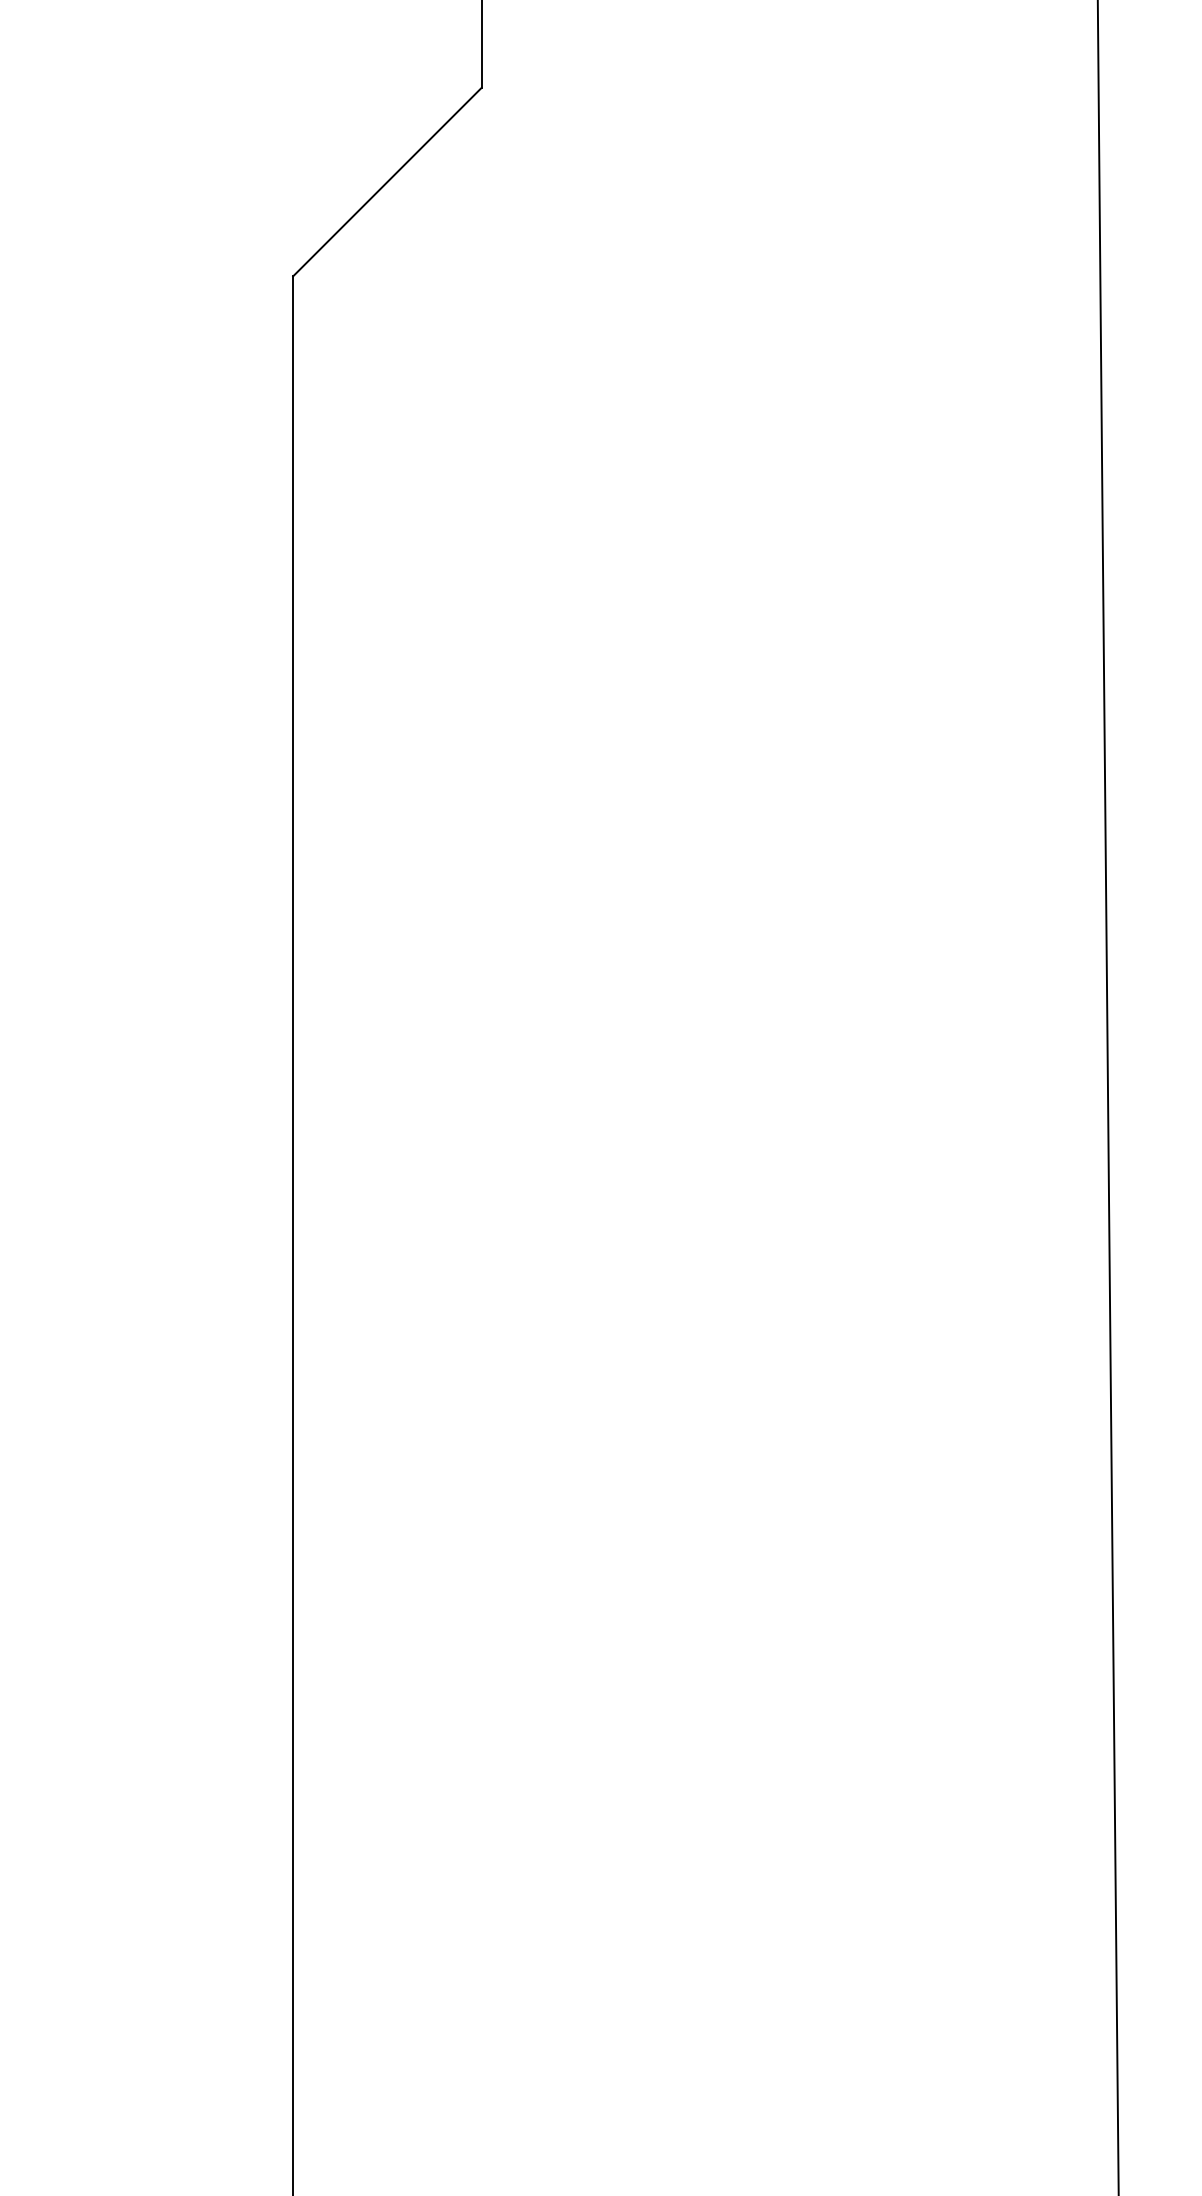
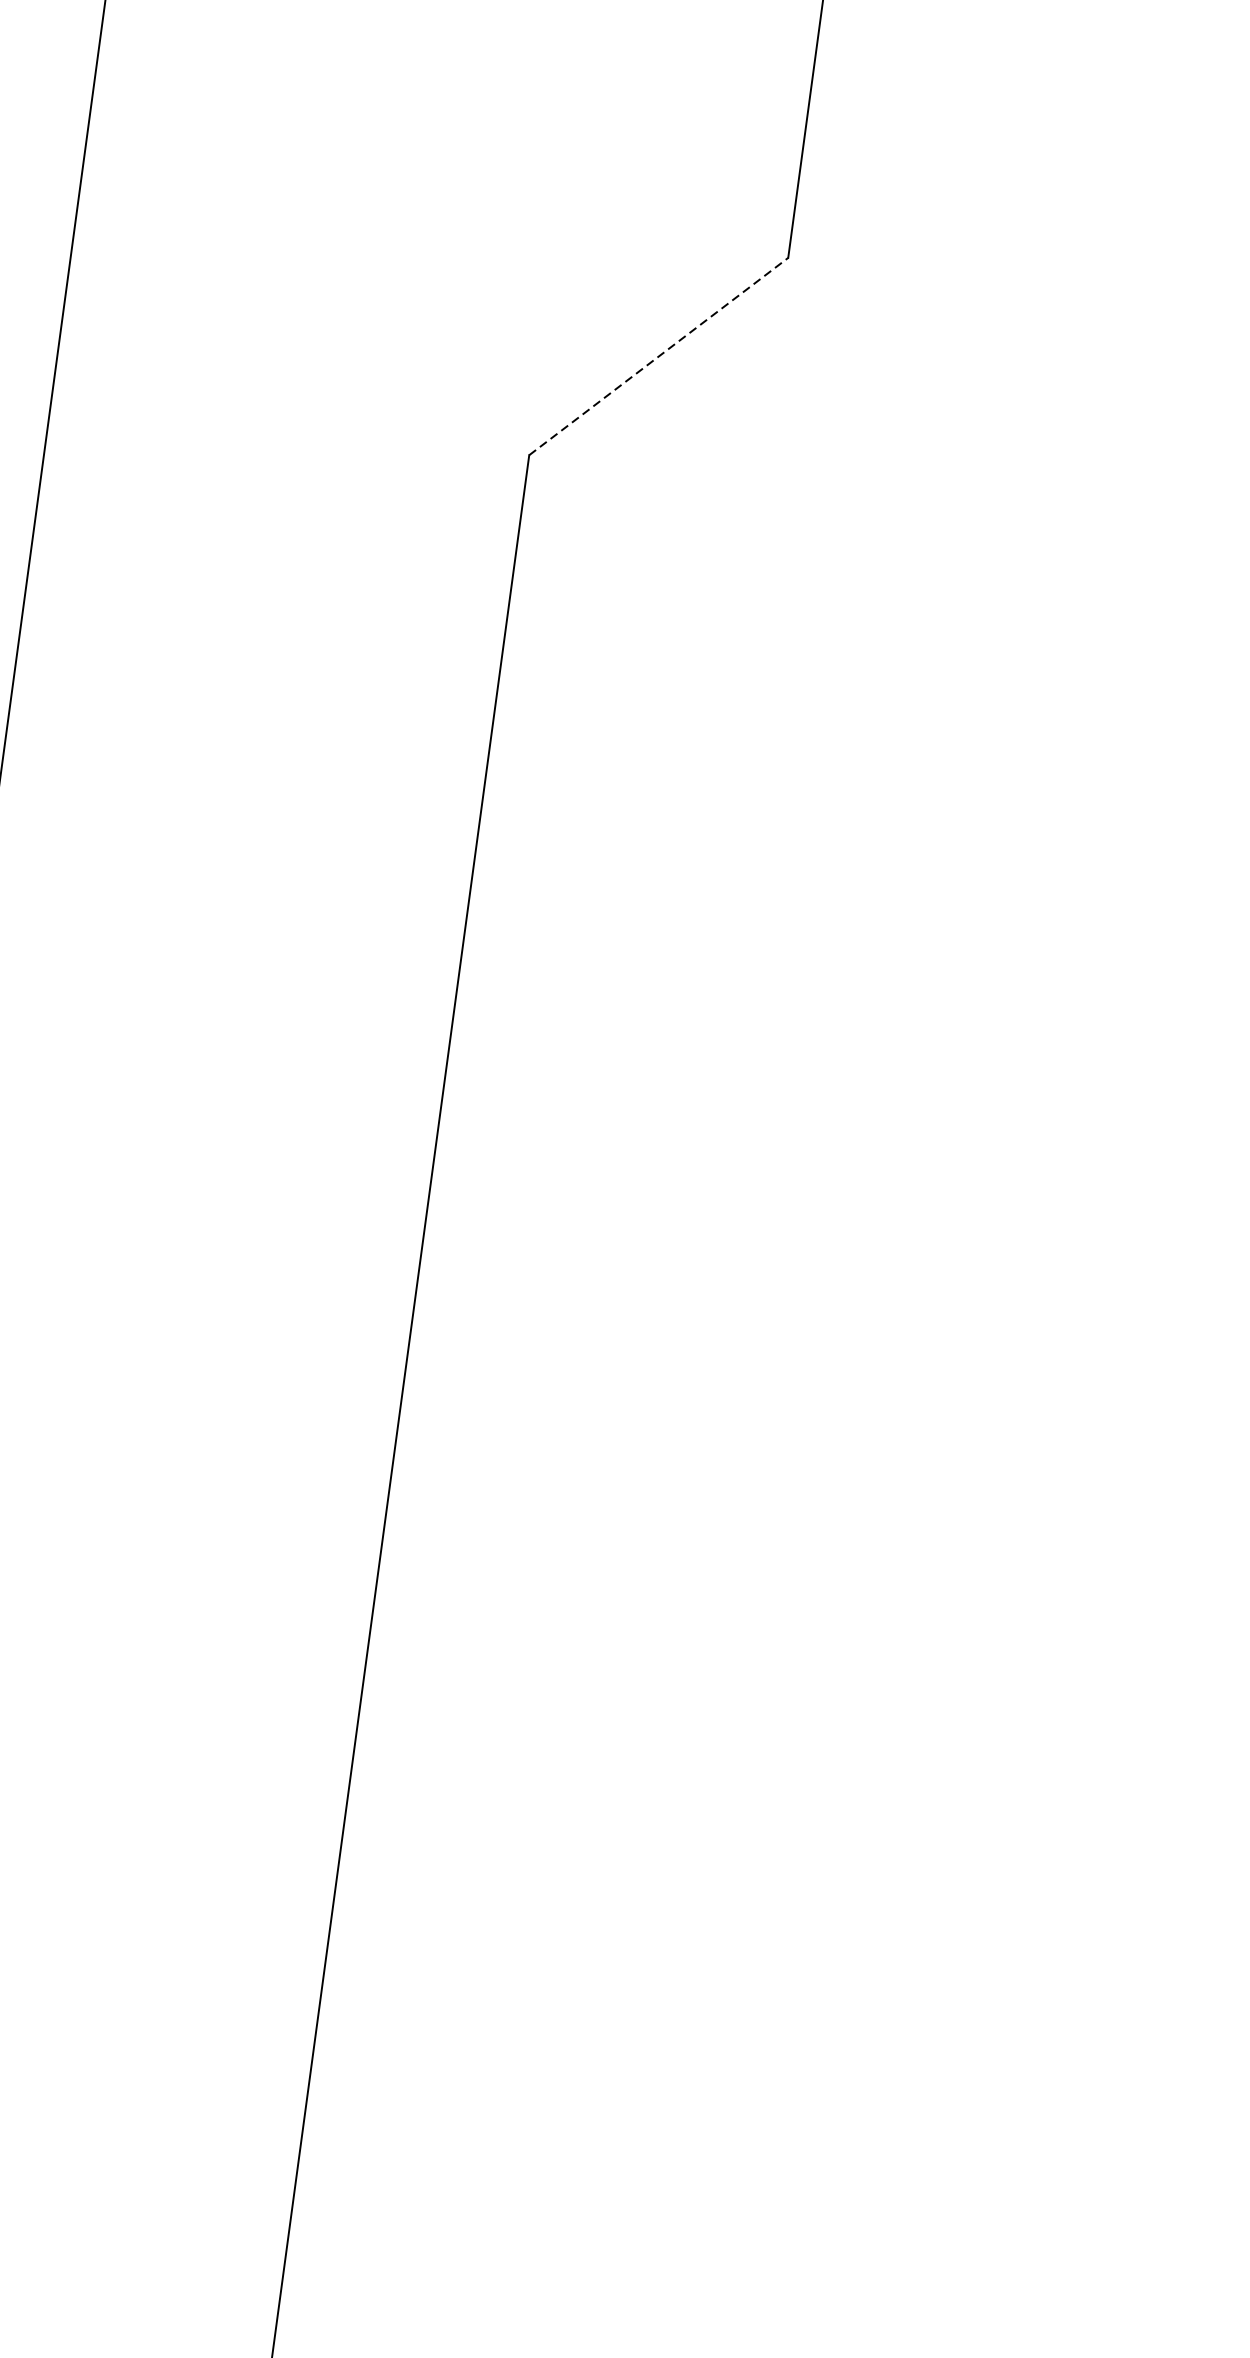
line: (387, 181) -> (658, 355), solid -> dashed

